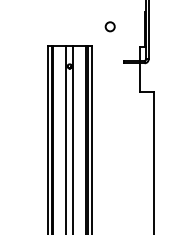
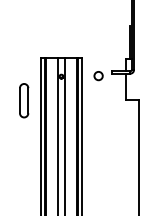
circle: (109, 26) -> (97, 75), moved
part: (28, 92) -> (23, 100), added

